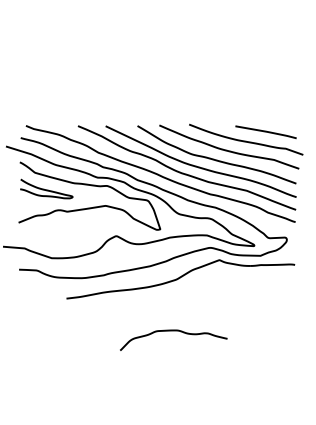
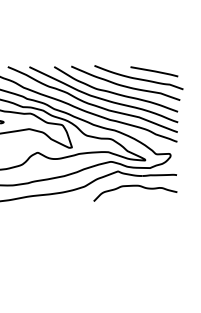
curve: (173, 331) -> (135, 186), moved

